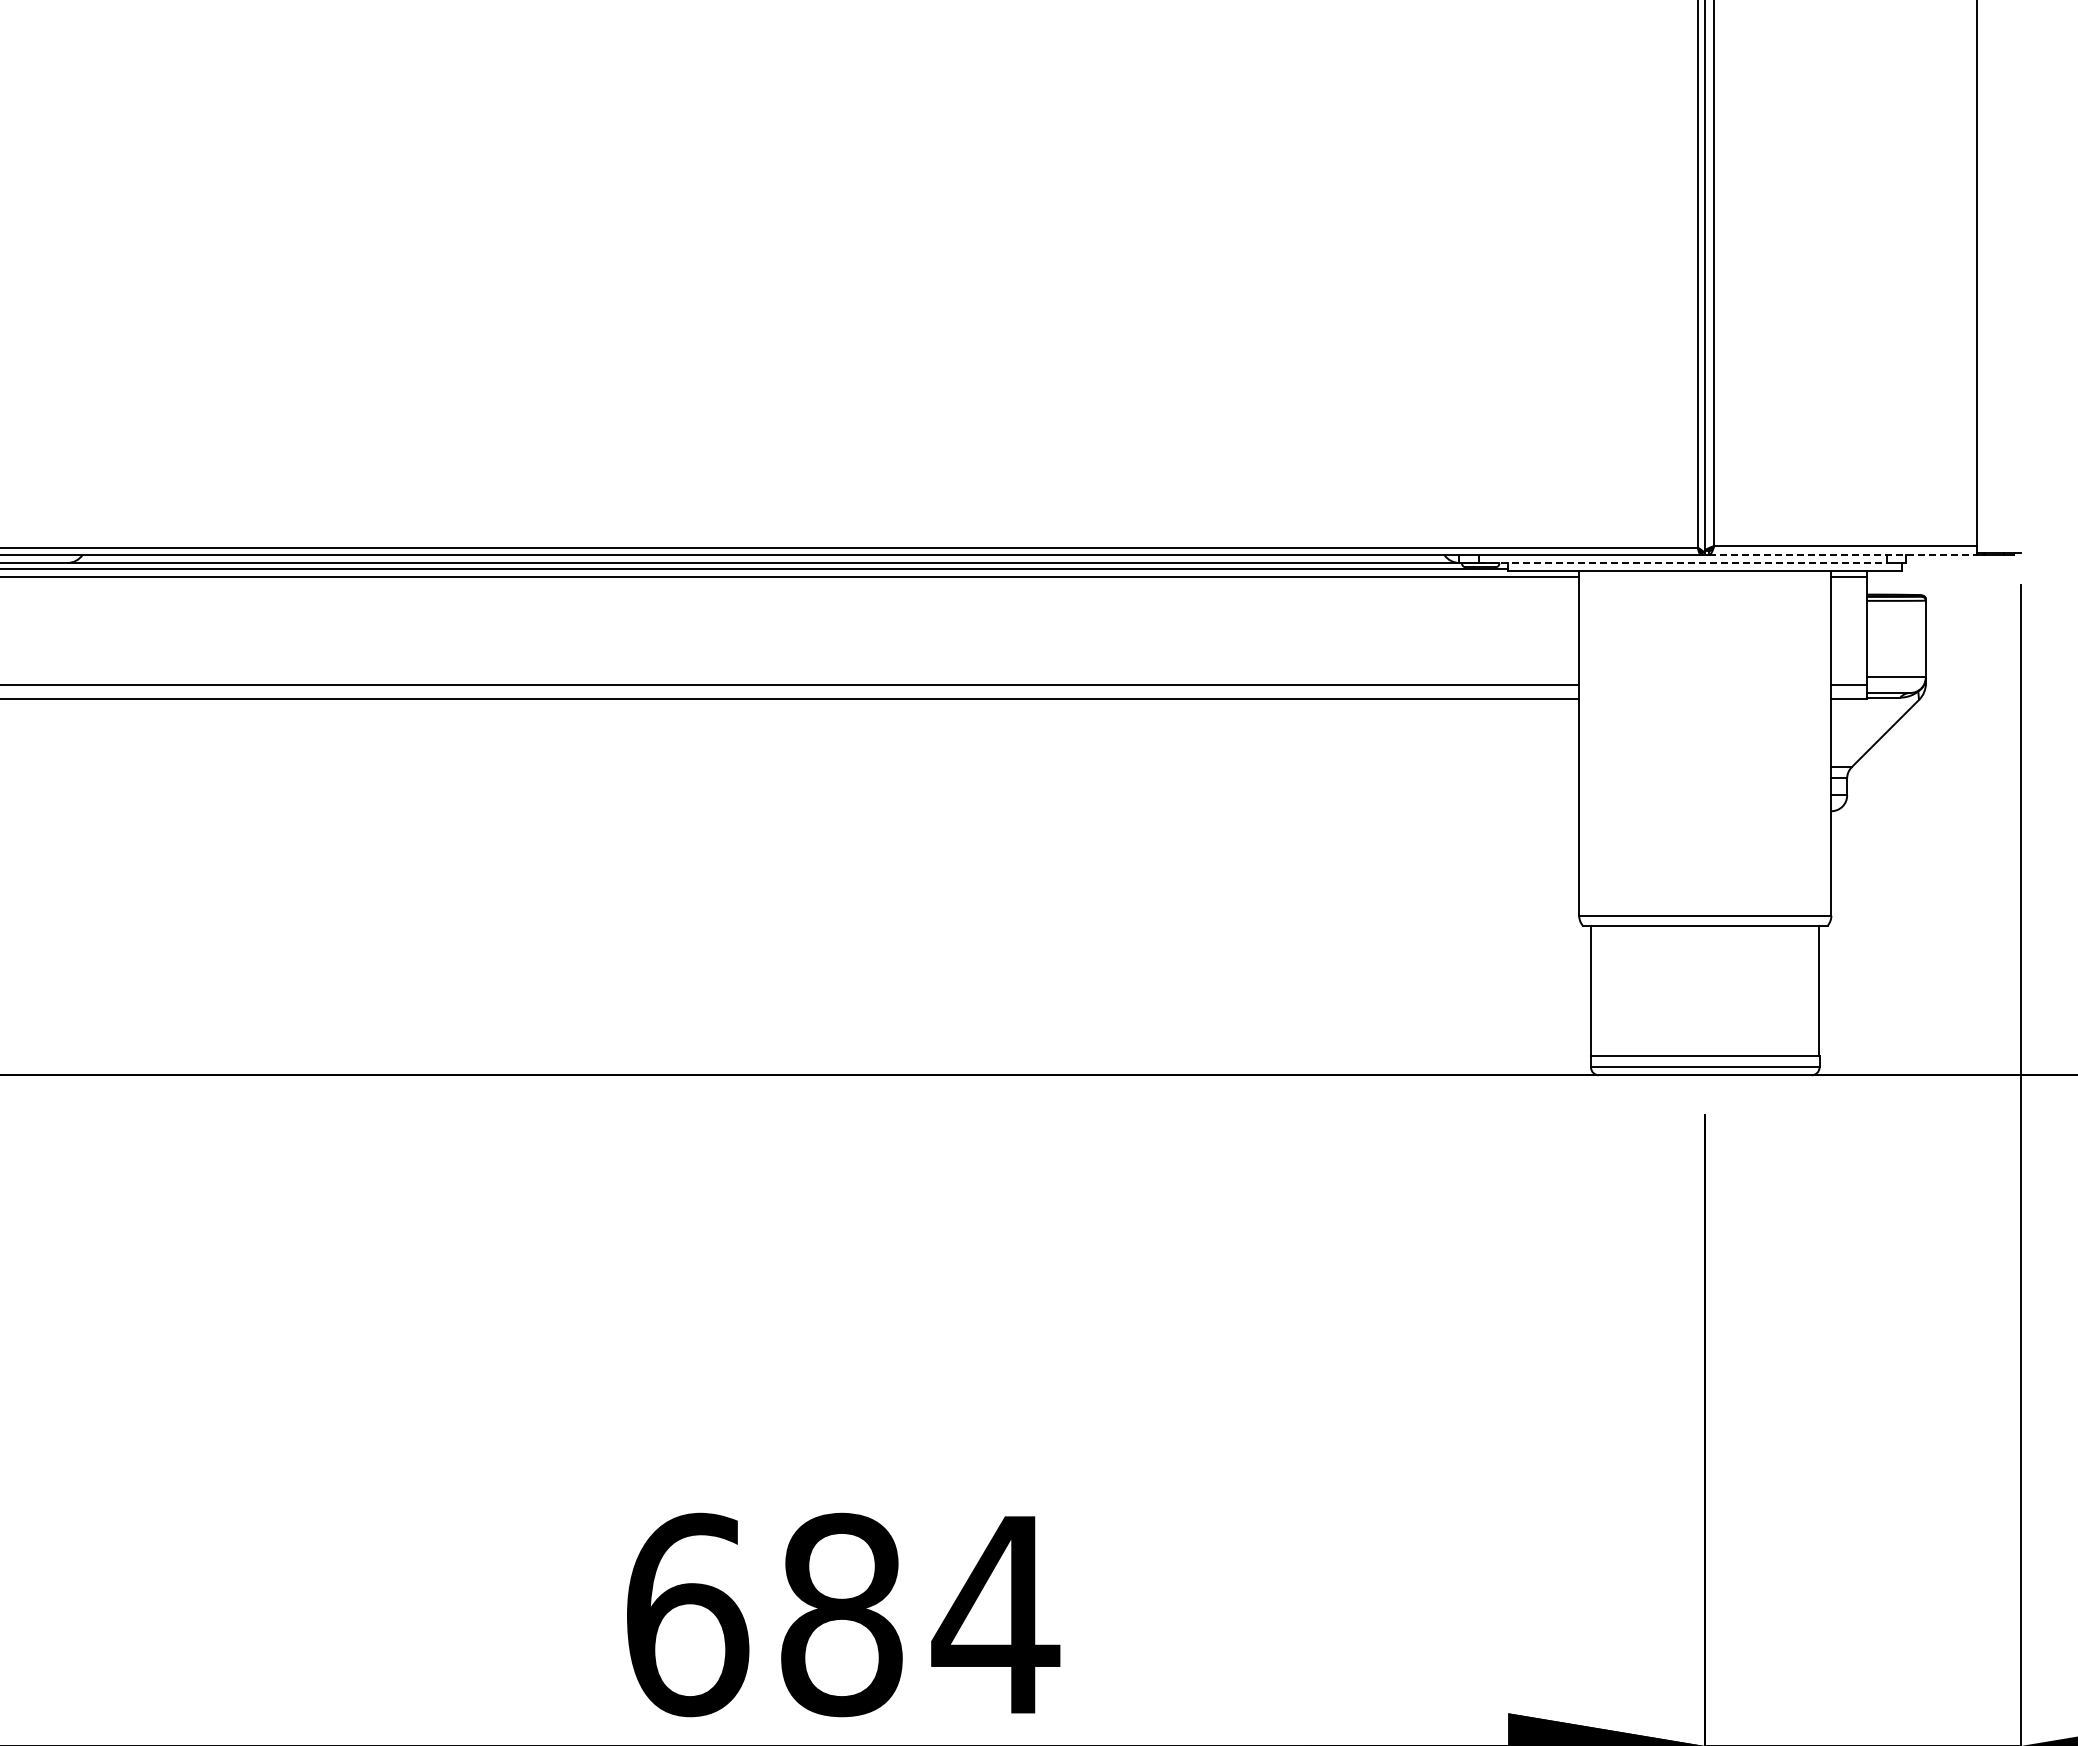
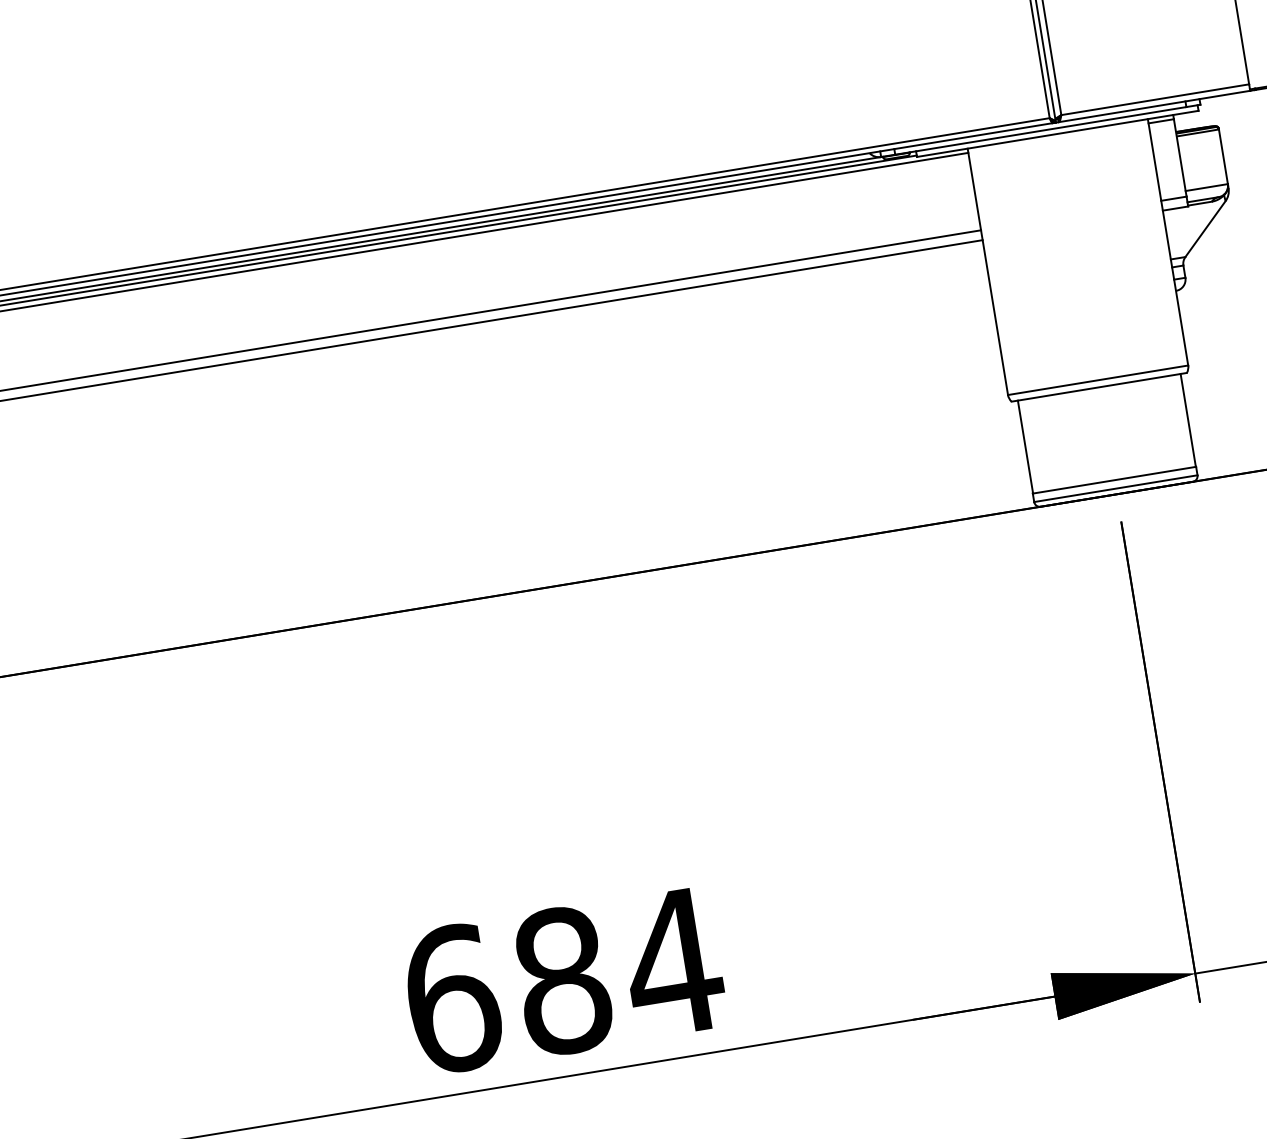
line: (1843, 555) -> (1154, 106), dashed -> solid
line: (1682, 562) -> (1040, 130), dashed -> solid

